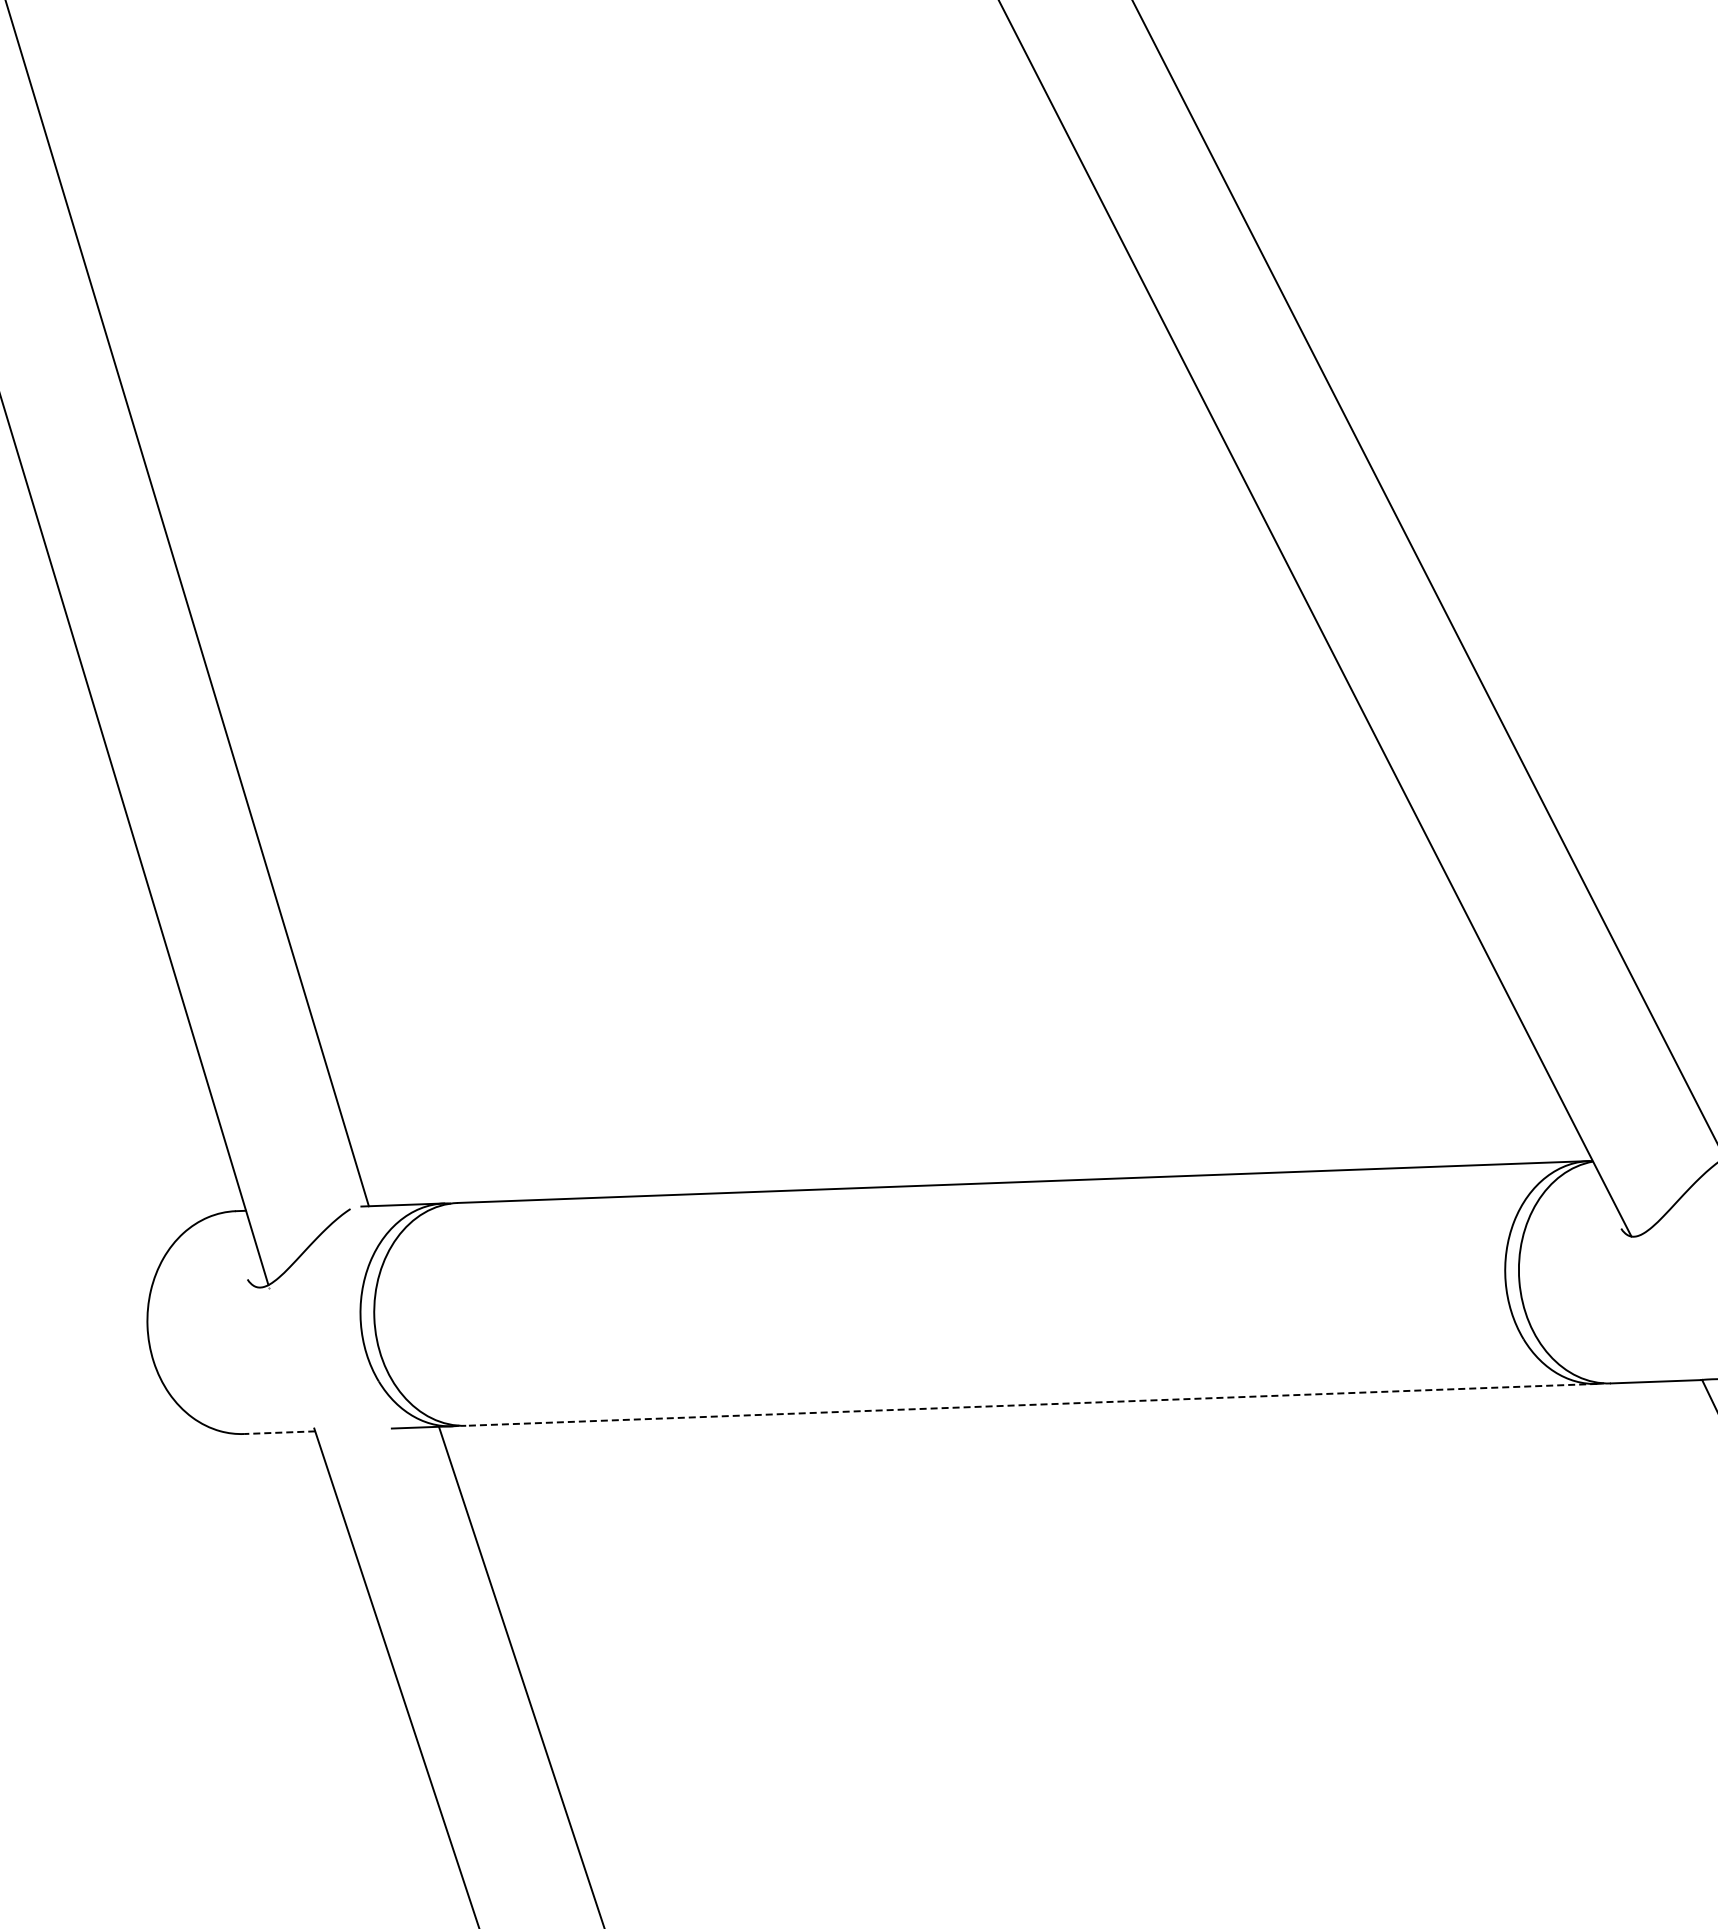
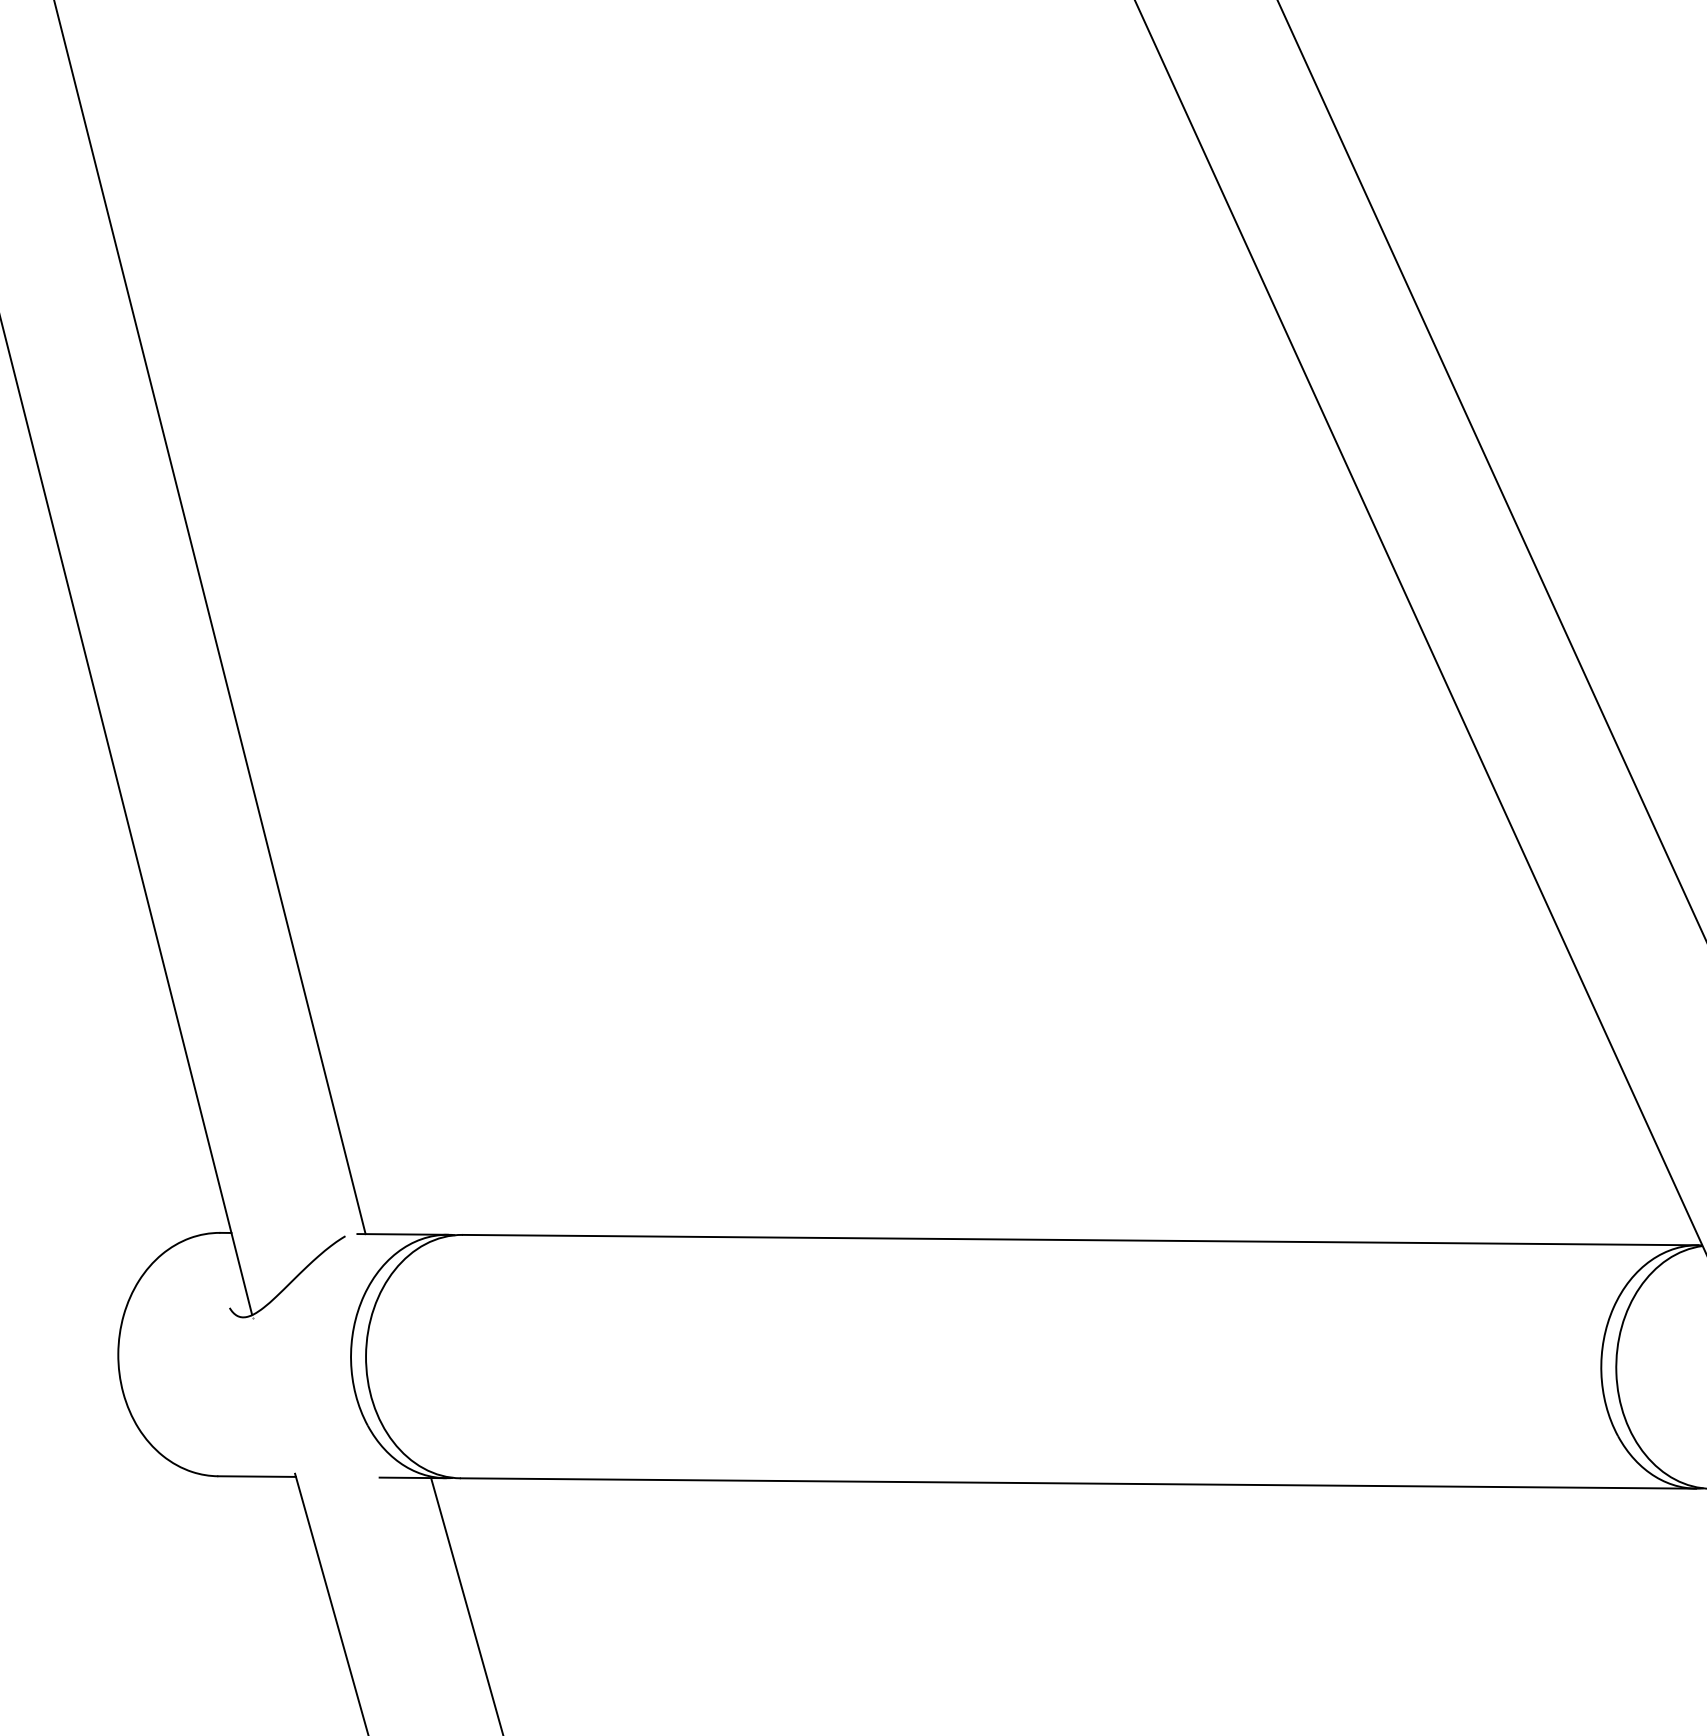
line: (1031, 1404) -> (1078, 1483), dashed -> solid
line: (279, 1432) -> (256, 1476), dashed -> solid

